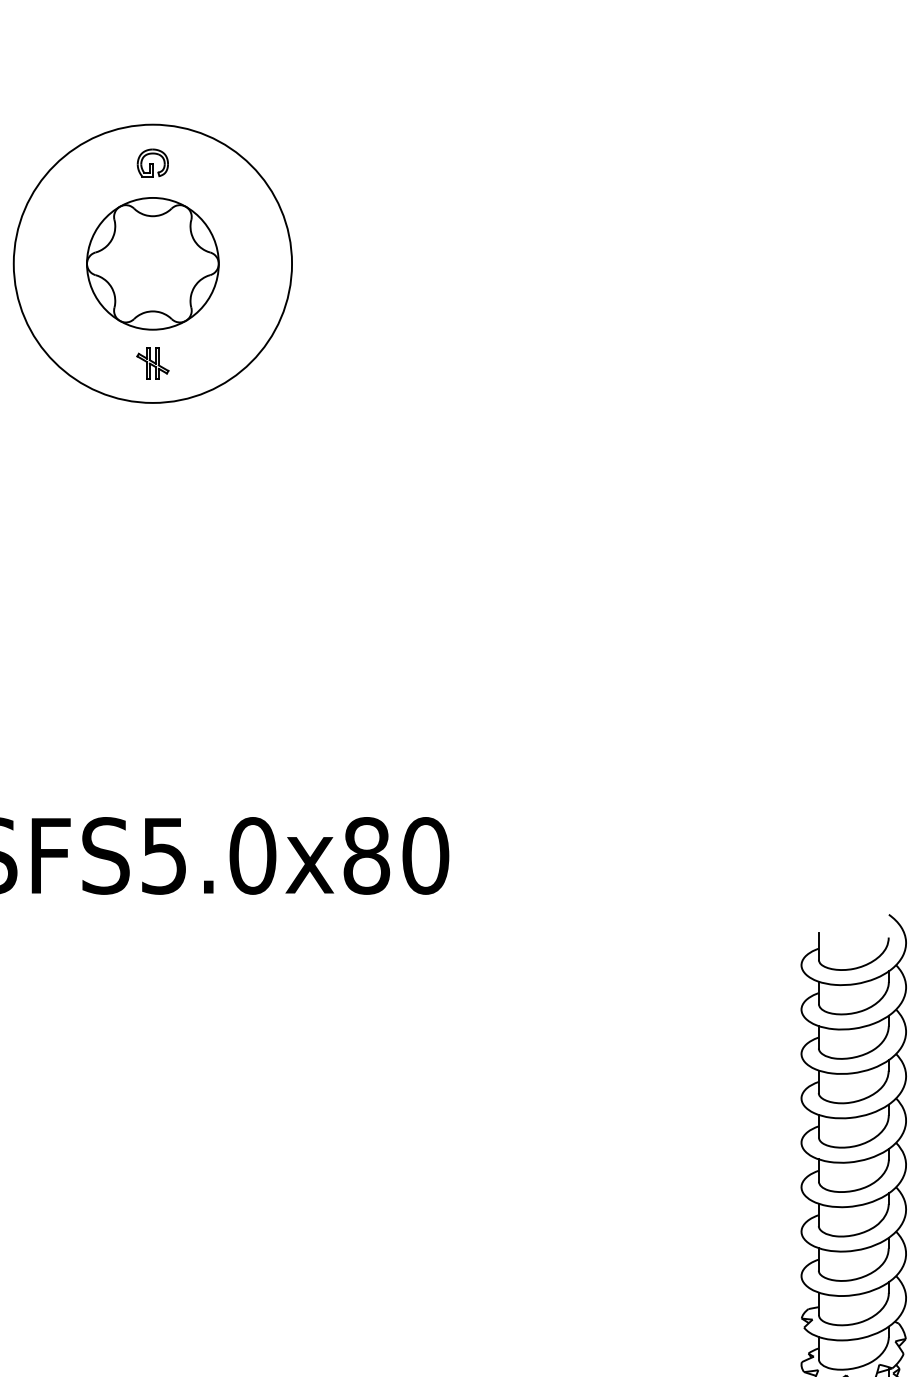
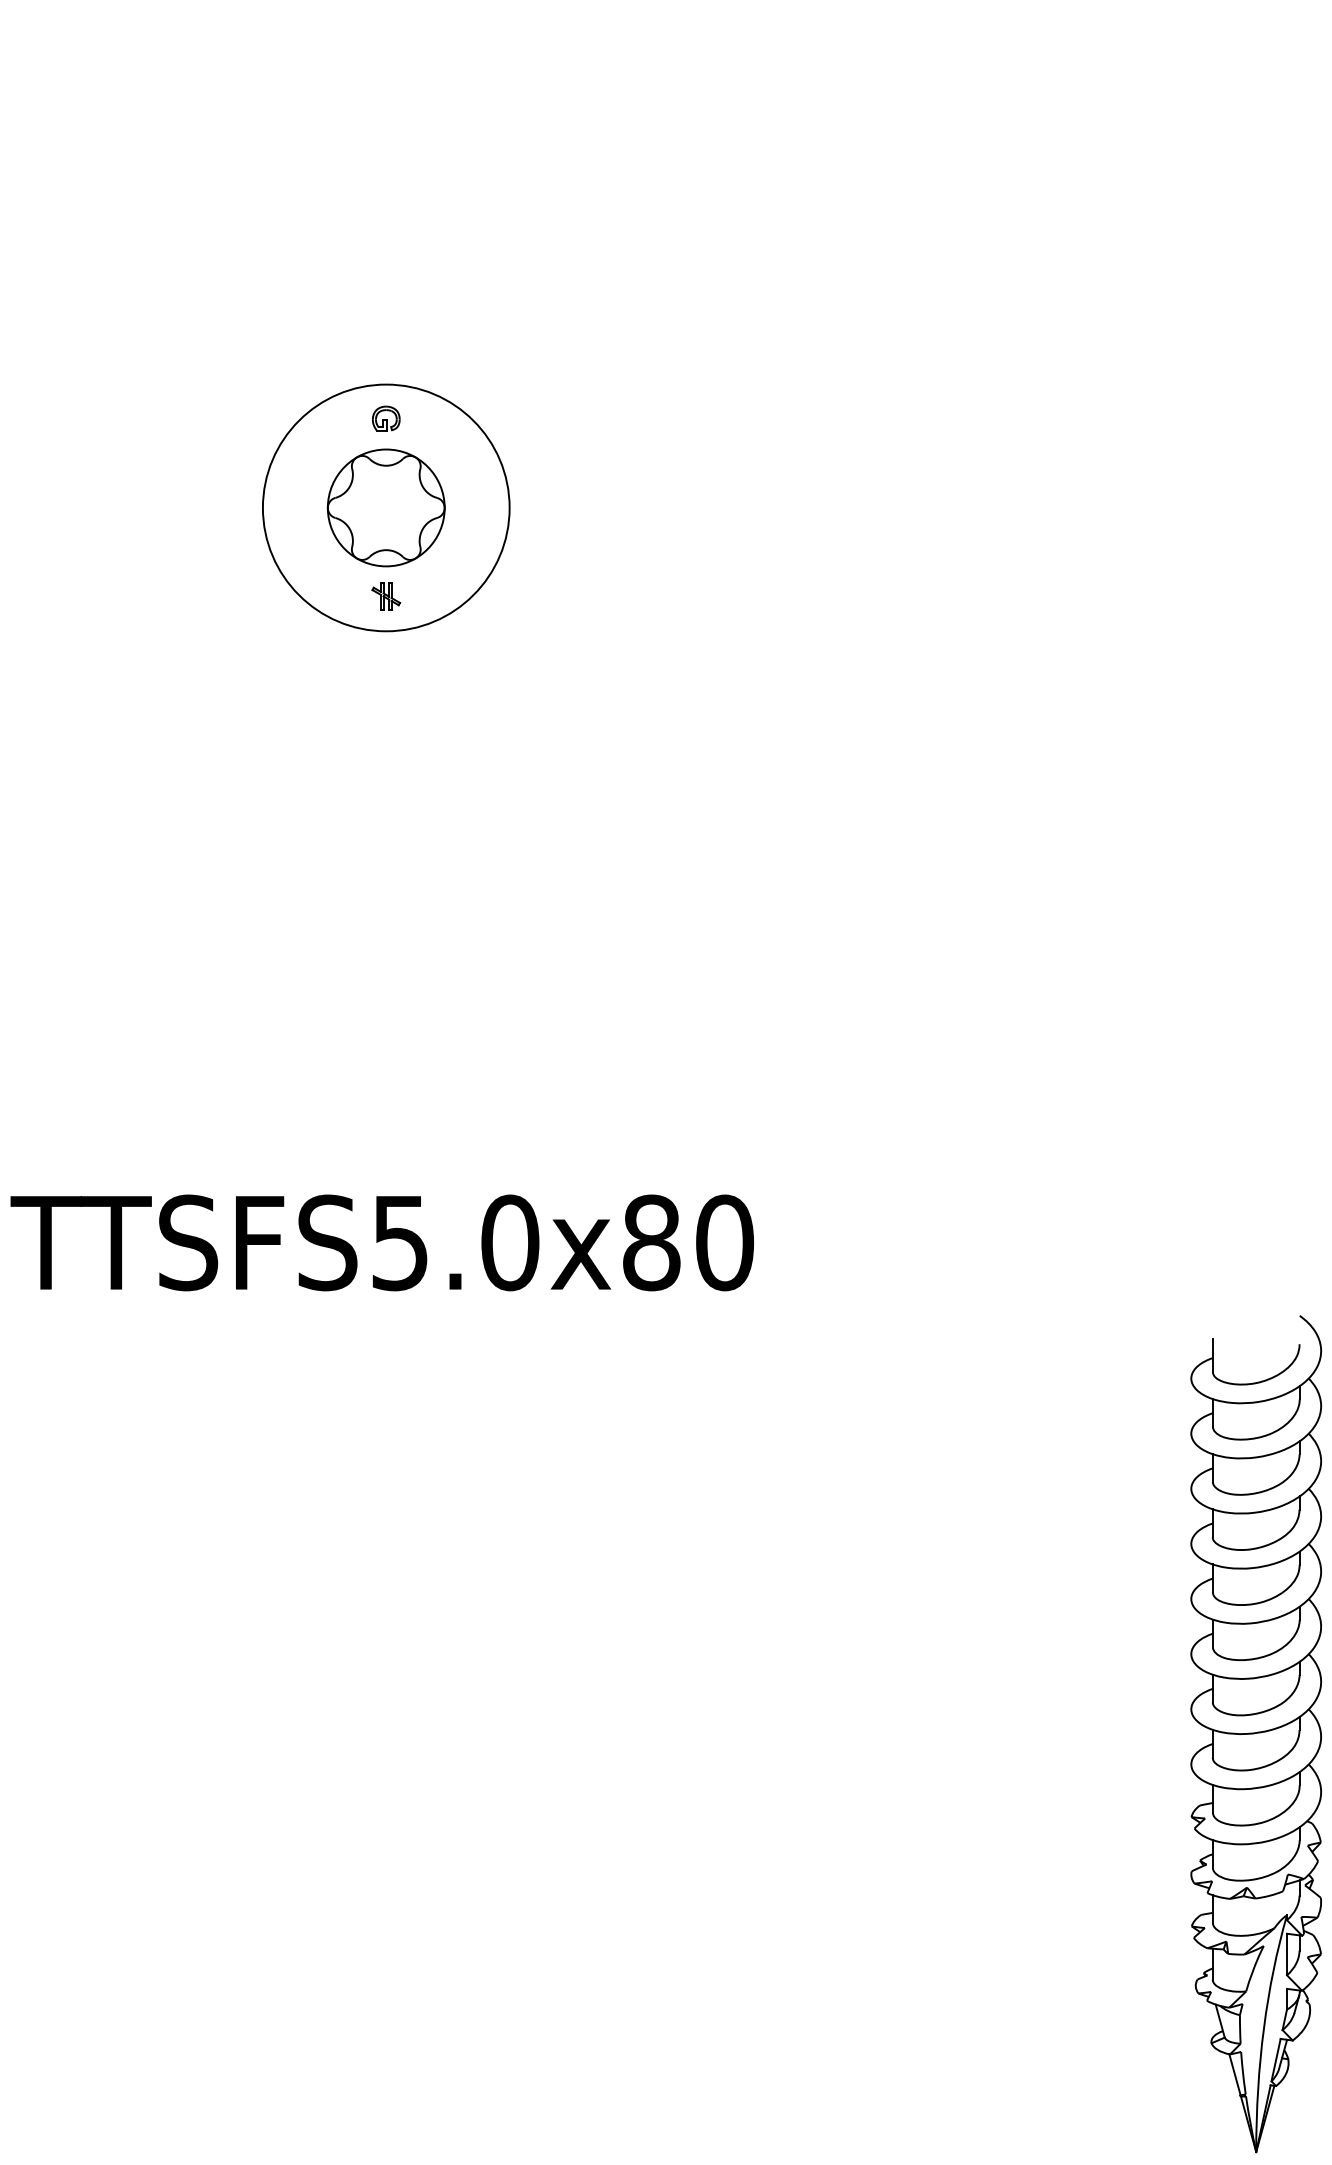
part: (153, 263) -> (386, 507), size x0.71

